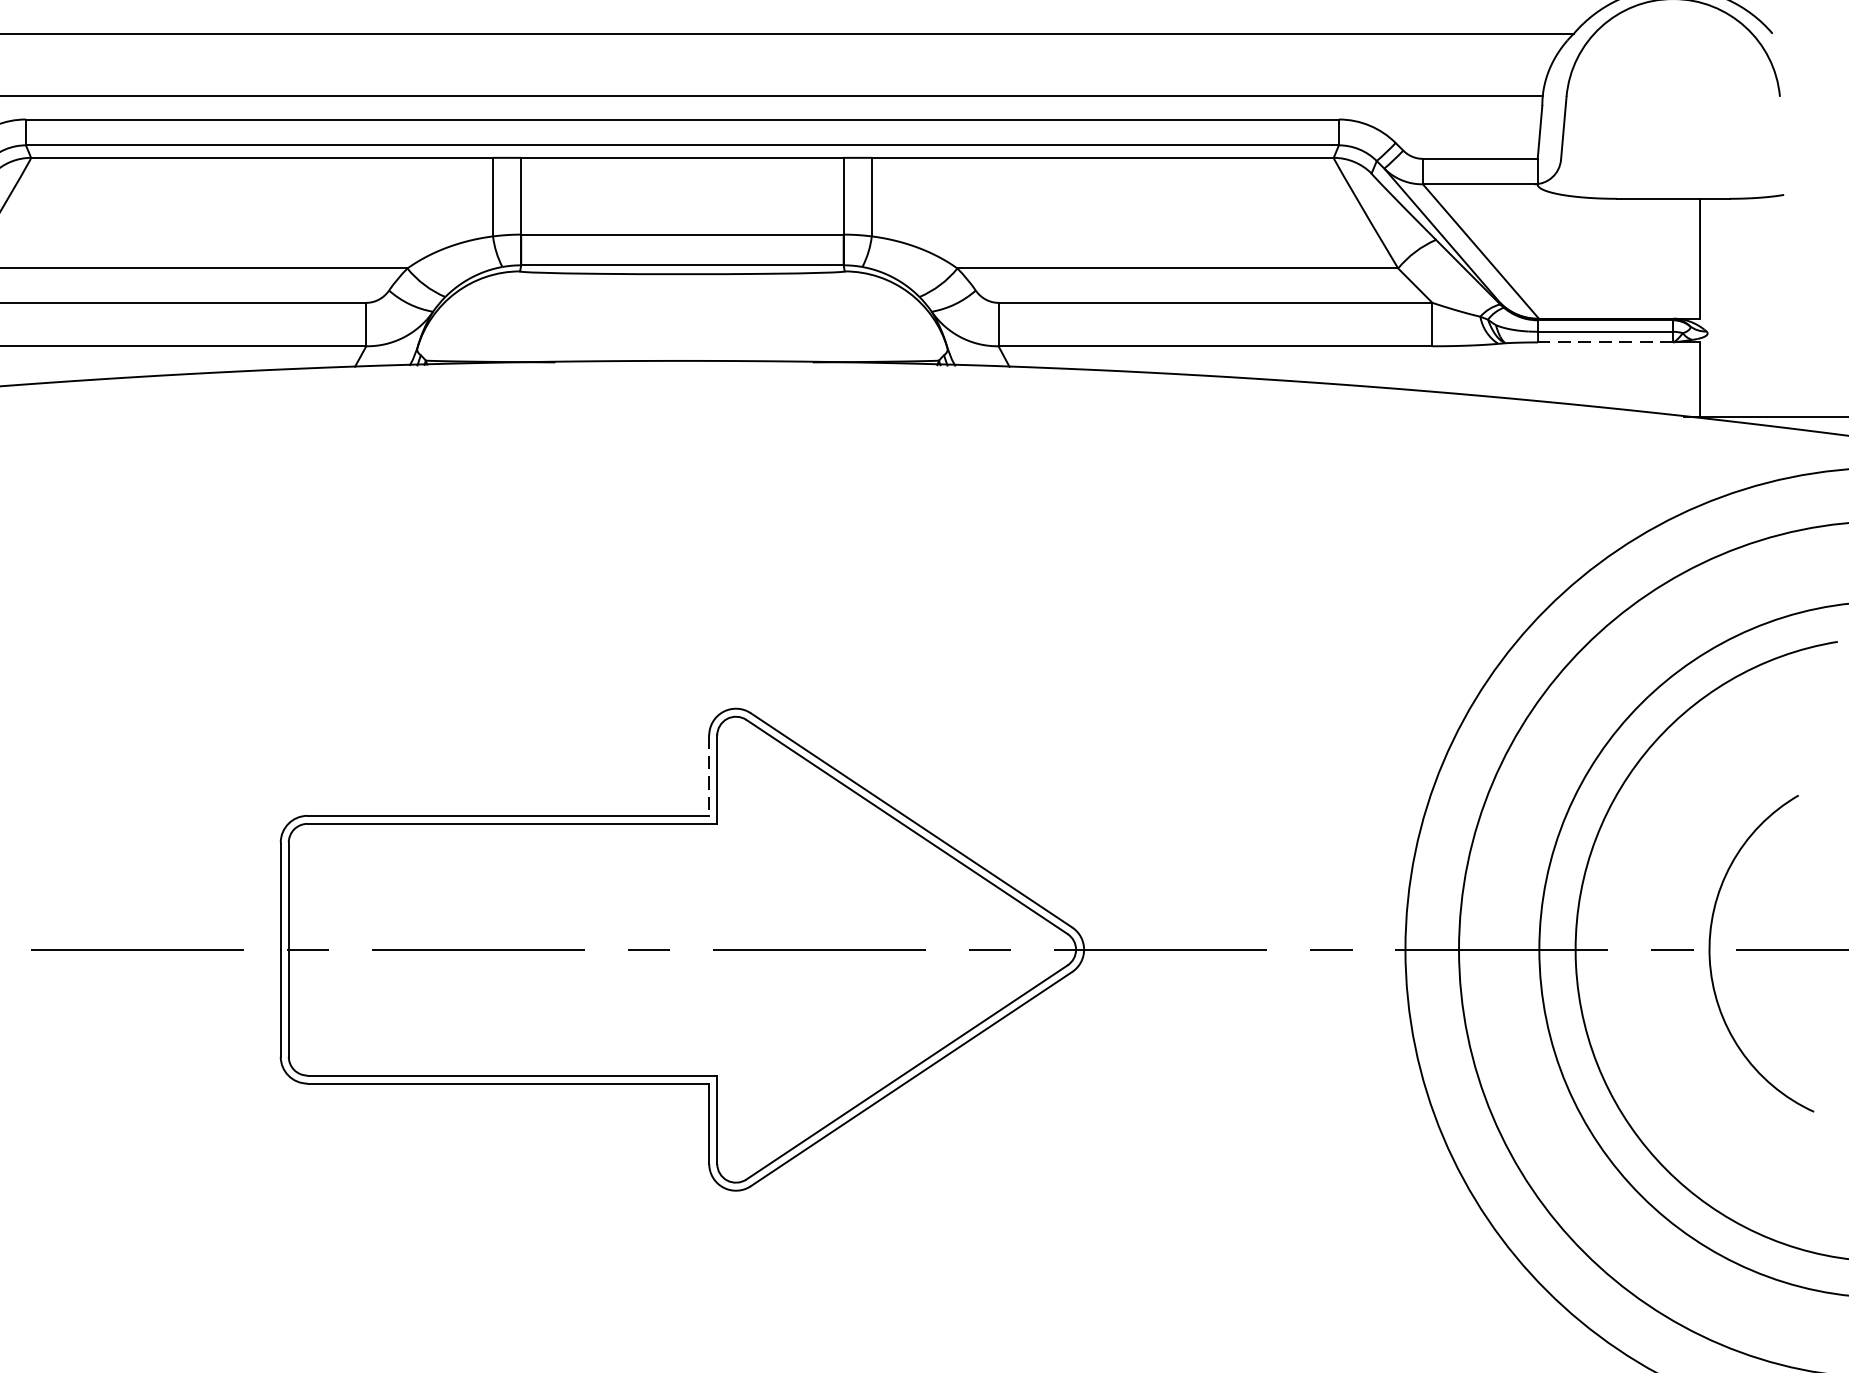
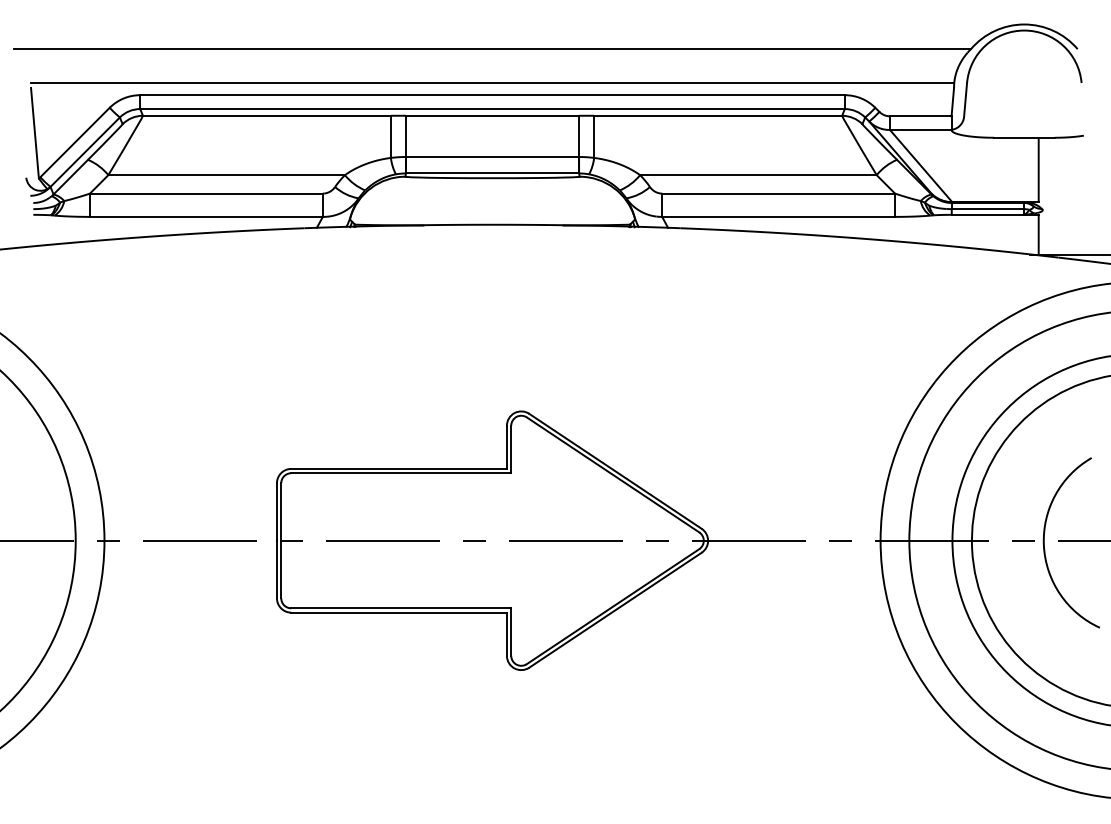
line: (1604, 341) -> (987, 214), dashed -> solid
line: (708, 775) -> (506, 447), dashed -> solid

